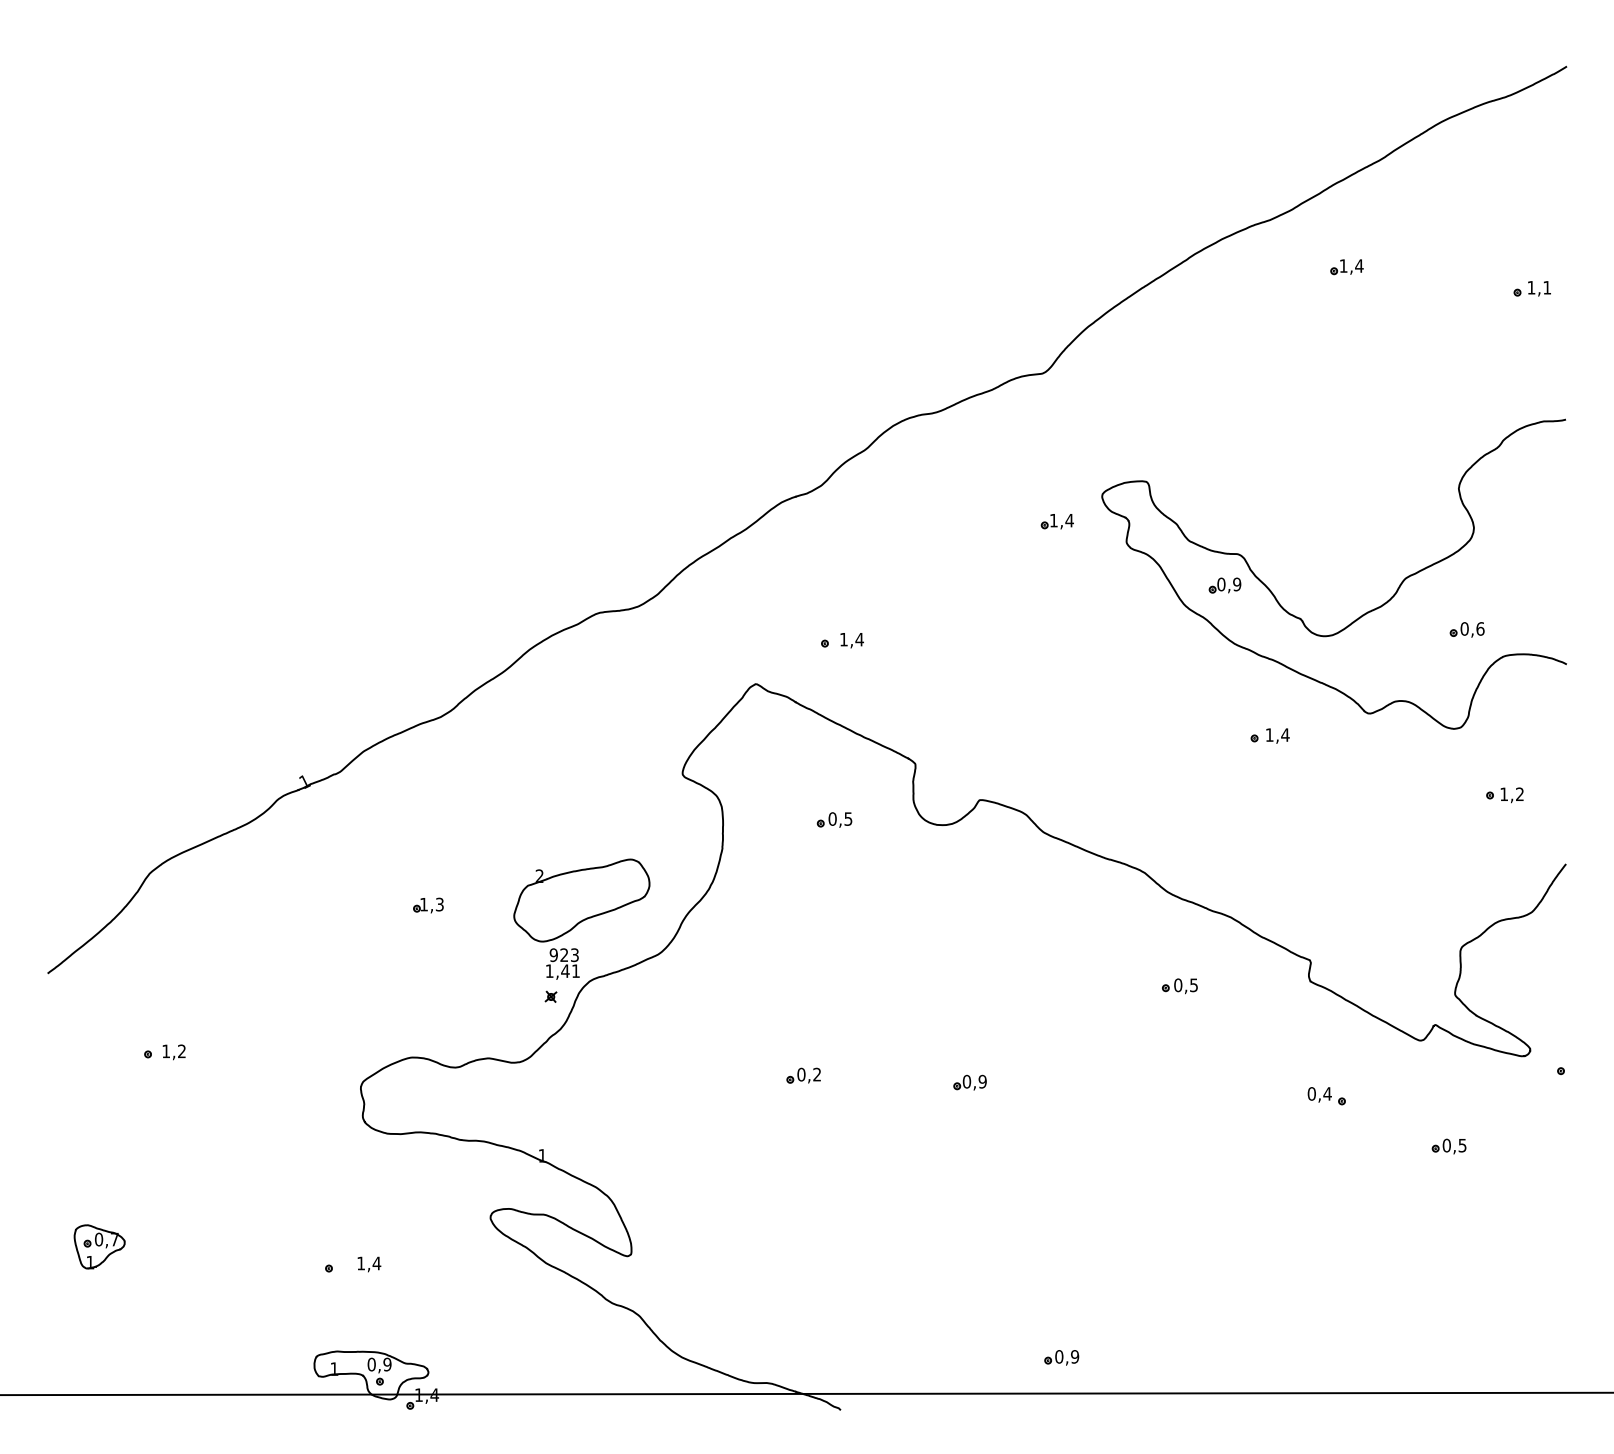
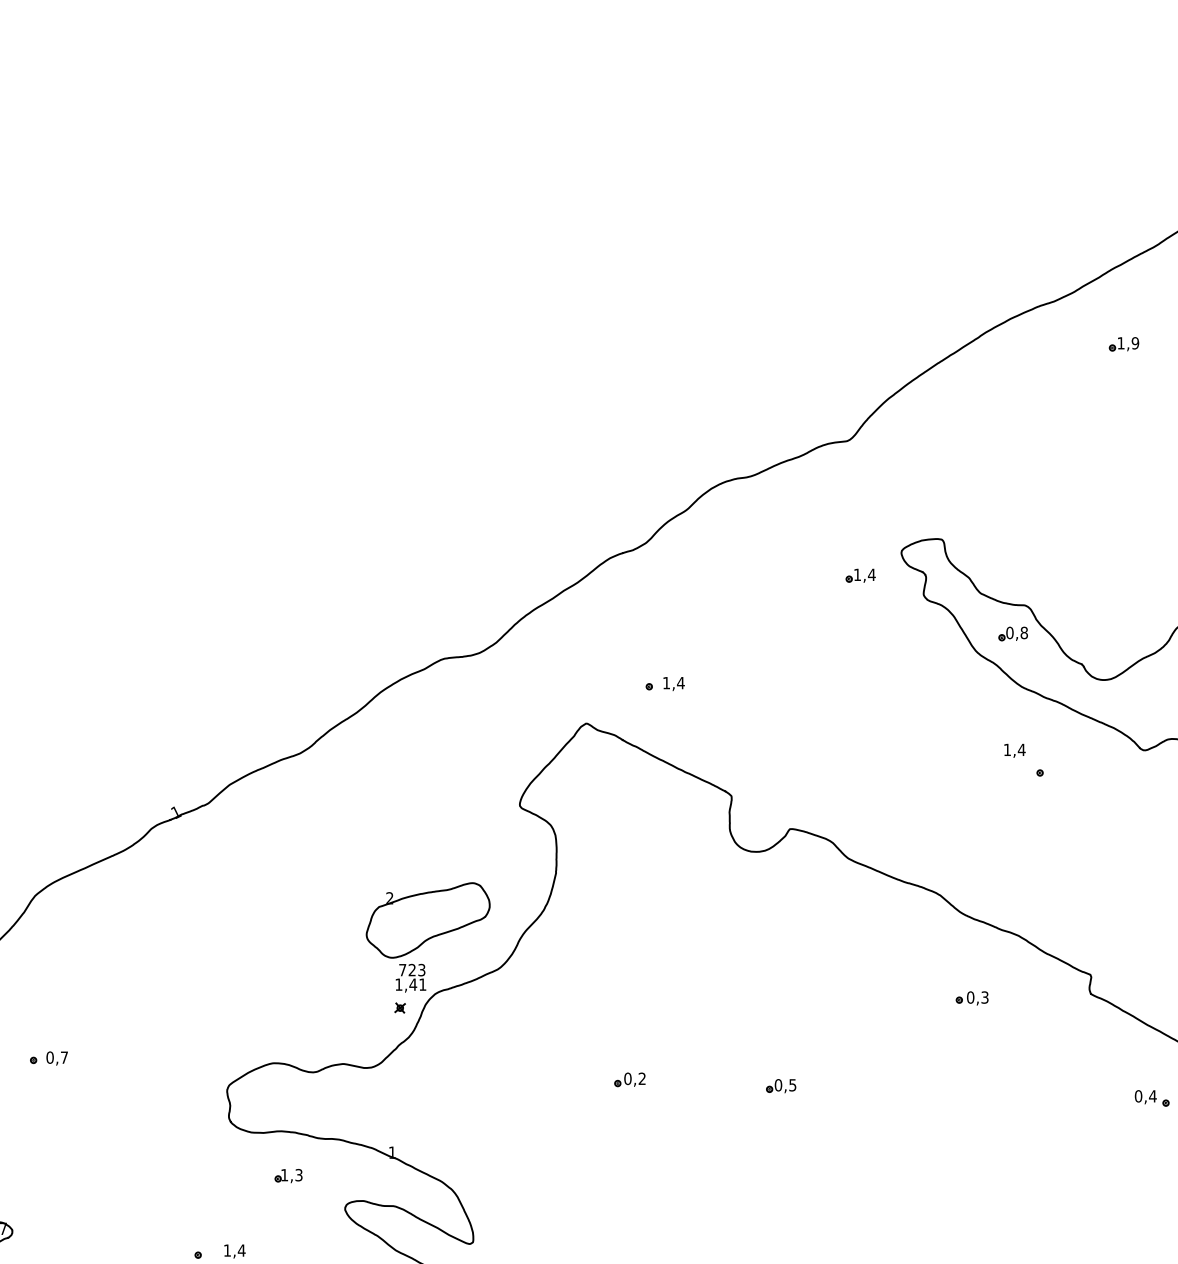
text: (1359, 265) -> (1135, 342), 1,4 -> 1,9
text: (1237, 584) -> (1024, 632), 0,9 -> 0,8
text: (1277, 735) -> (1014, 750), moved
part: (834, 819) -> (657, 846), removed
part: (428, 905) -> (288, 1176), moved
text: (553, 955) -> (402, 970), 923 -> 723
text: (1193, 984) -> (984, 996), 0,5 -> 0,3
text: (173, 1051) -> (56, 1057), 1,2 -> 0,7
text: (982, 1081) -> (792, 1085), 0,9 -> 0,5
part: (1326, 1096) -> (1151, 1098), moved

